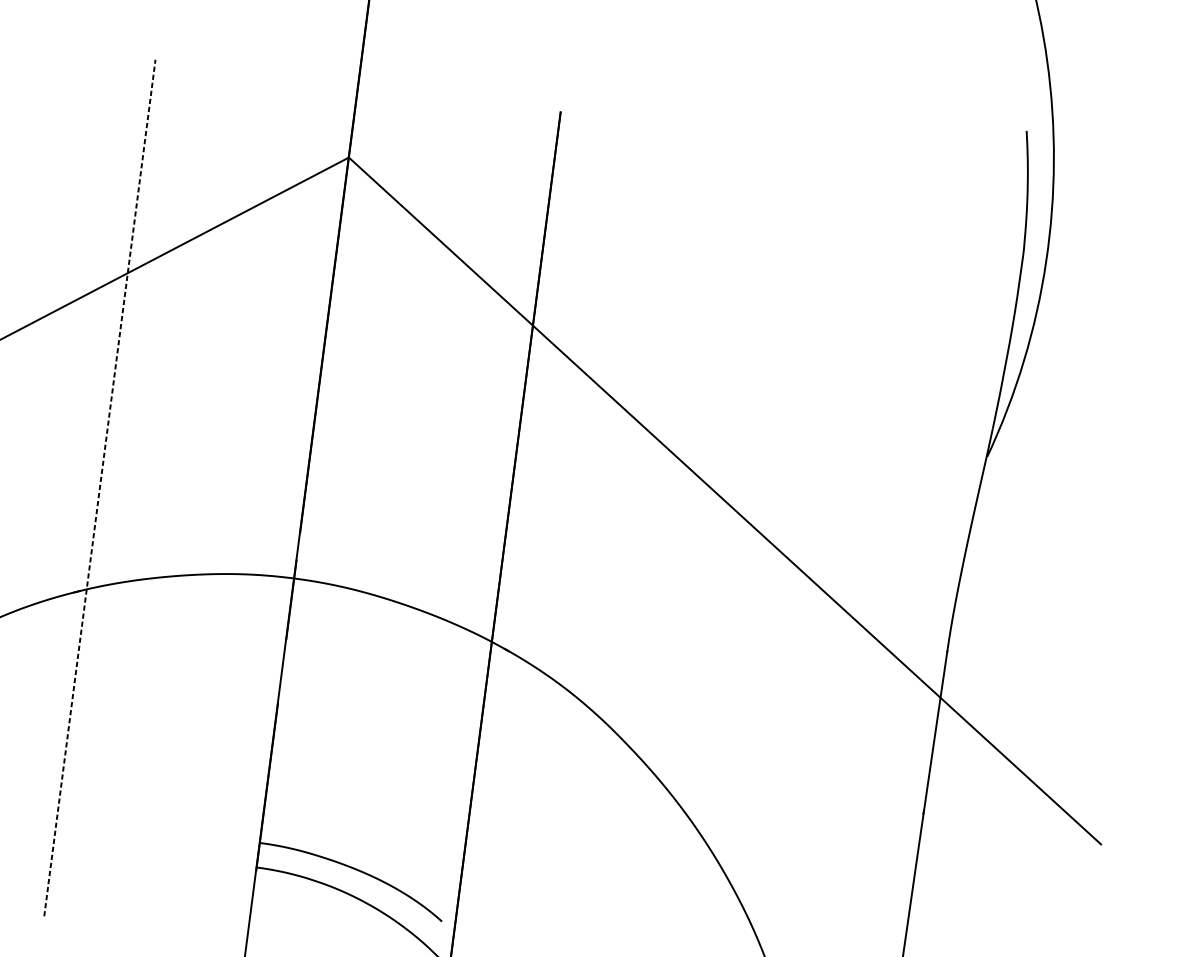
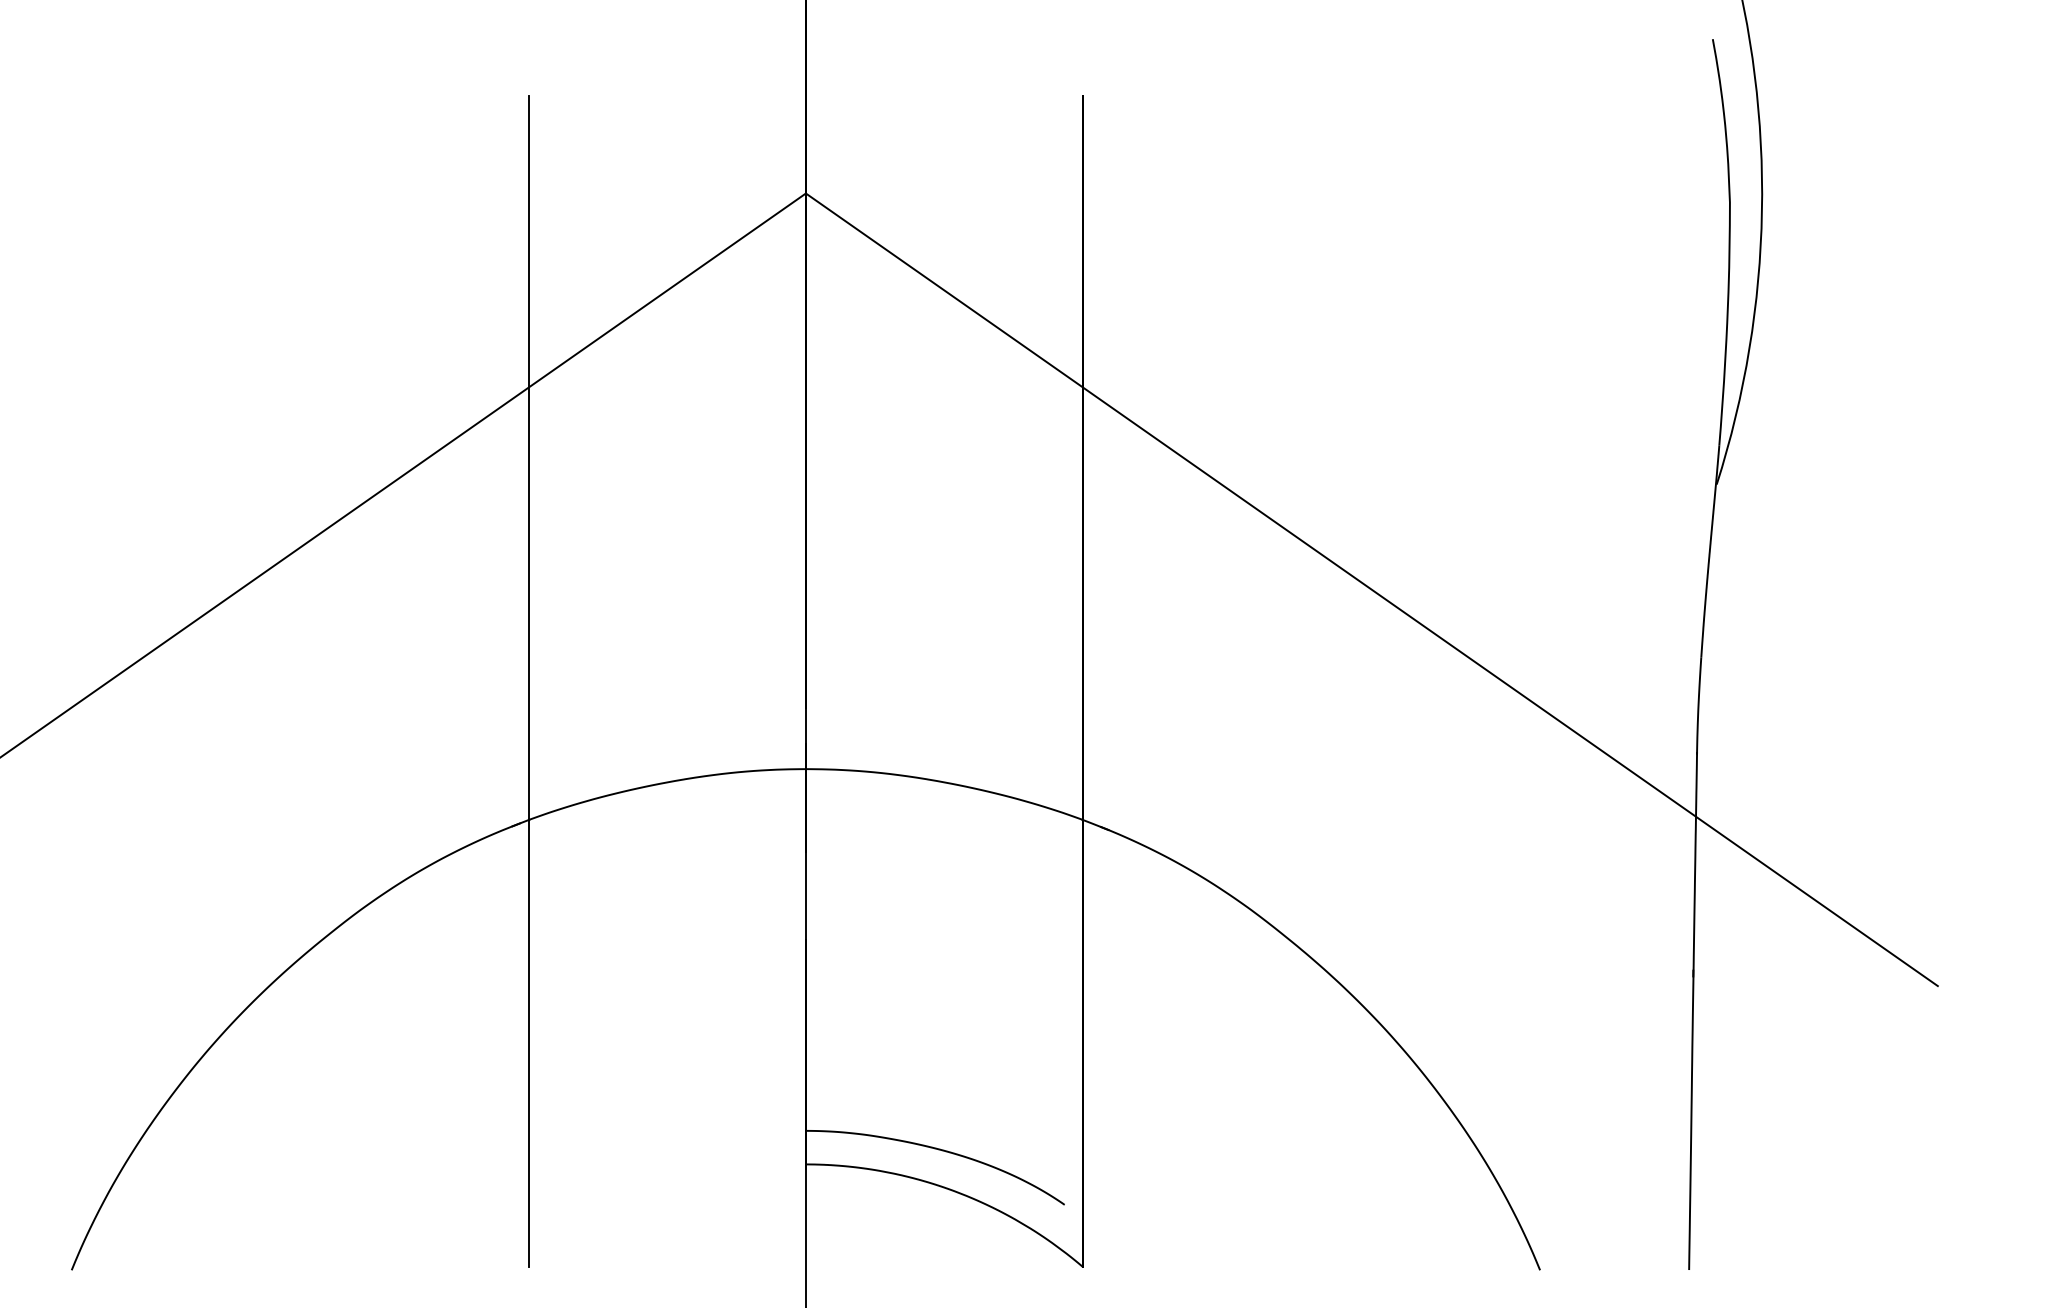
line: (99, 488) -> (528, 681), dashed -> solid

